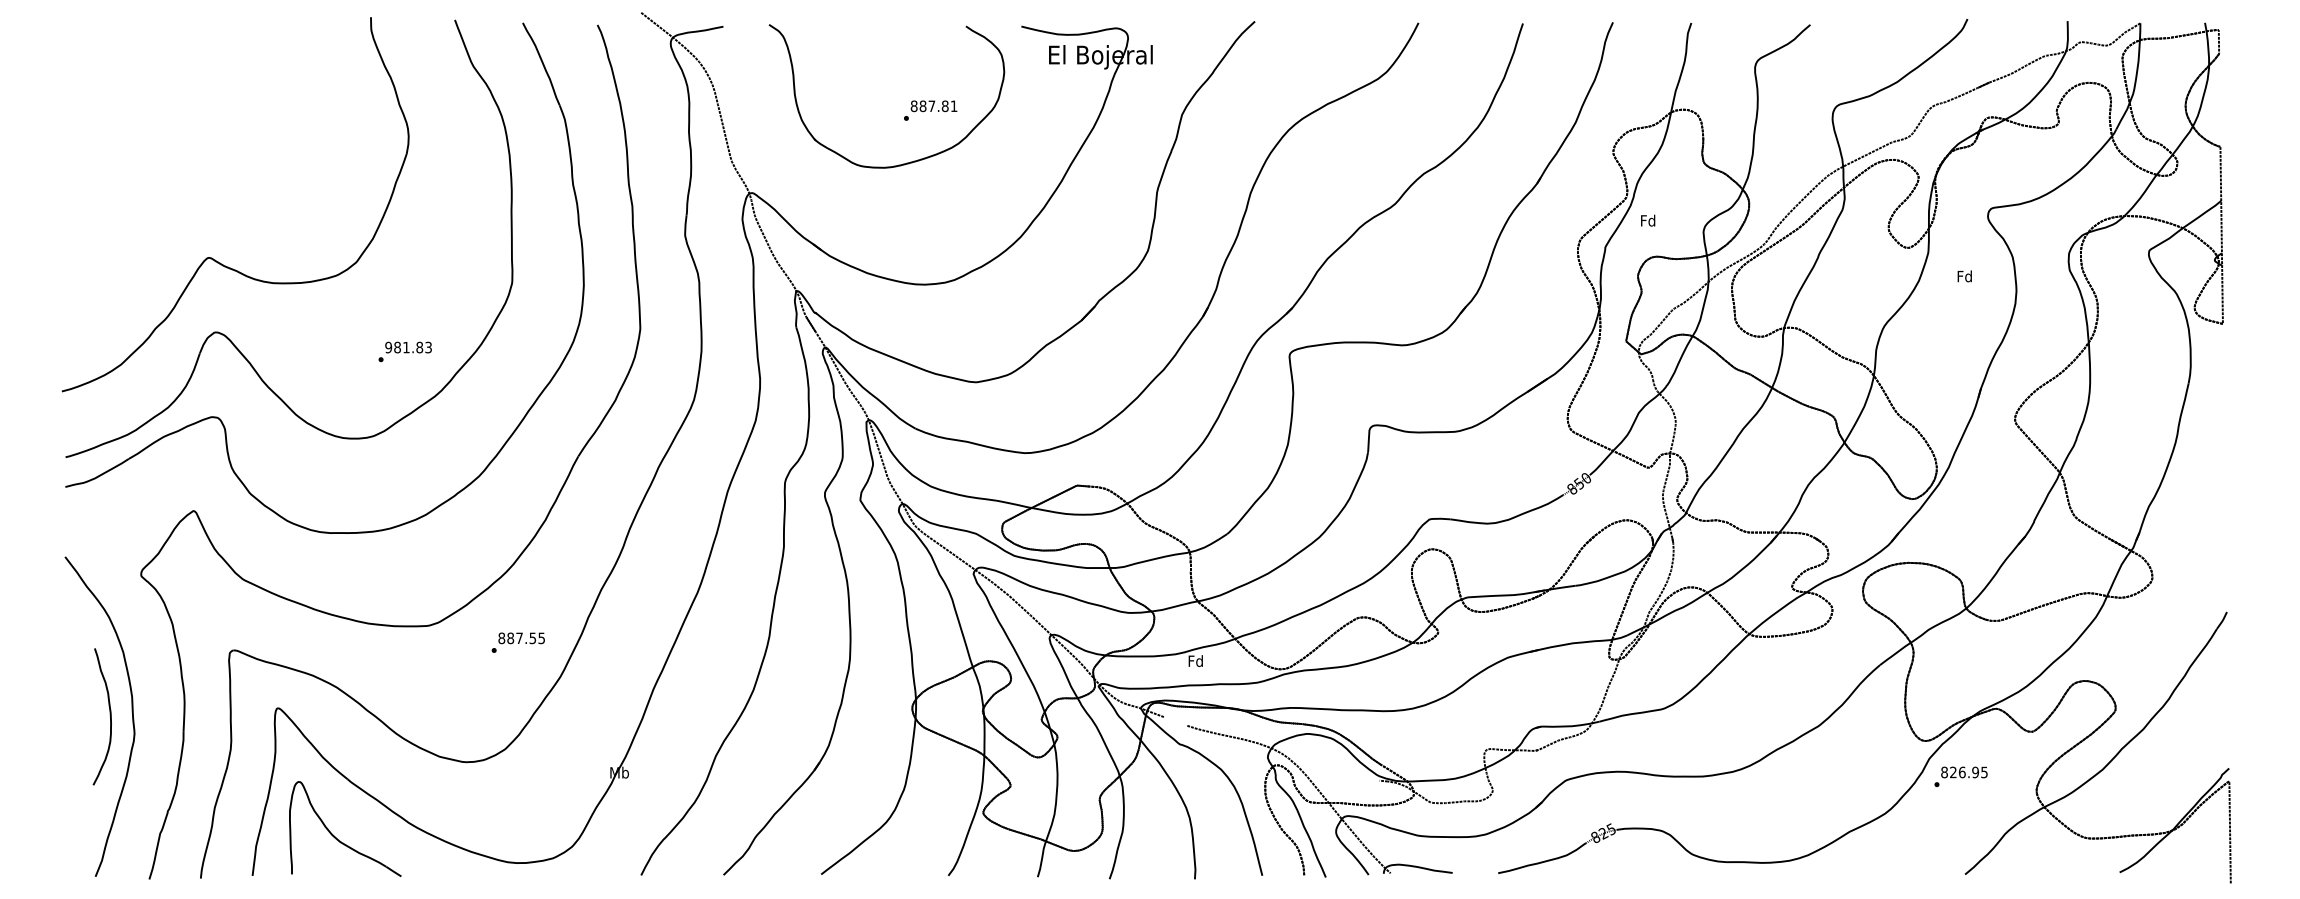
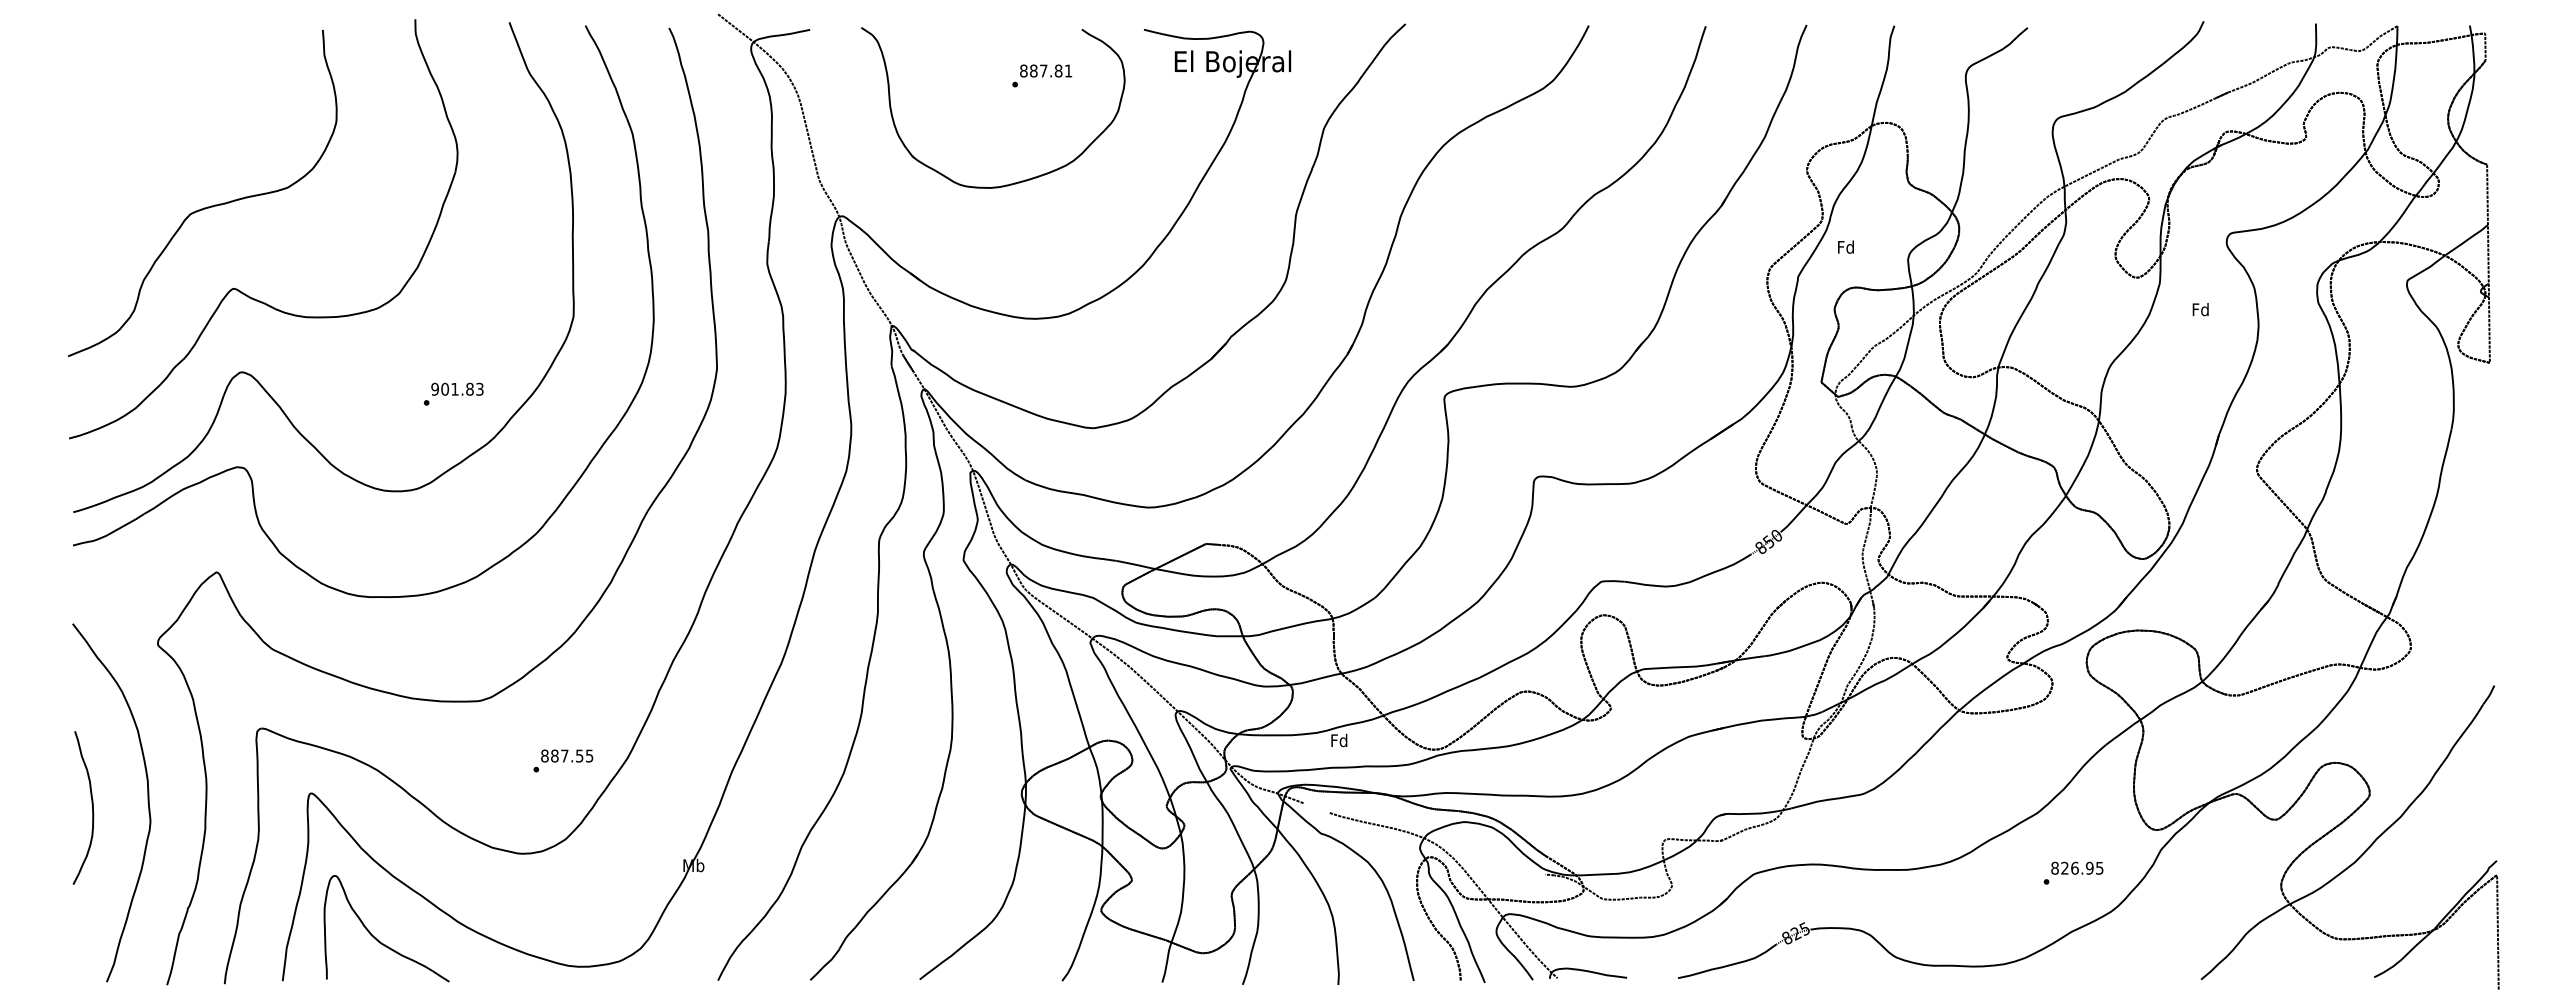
text: (930, 110) -> (1042, 75), moved
part: (185, 184) -> (207, 206), added
text: (397, 347) -> (444, 389), 981.83 -> 901.83
text: (518, 642) -> (563, 760), moved
curve: (109, 713) -> (91, 804), moved
text: (1961, 776) -> (2073, 872), moved

